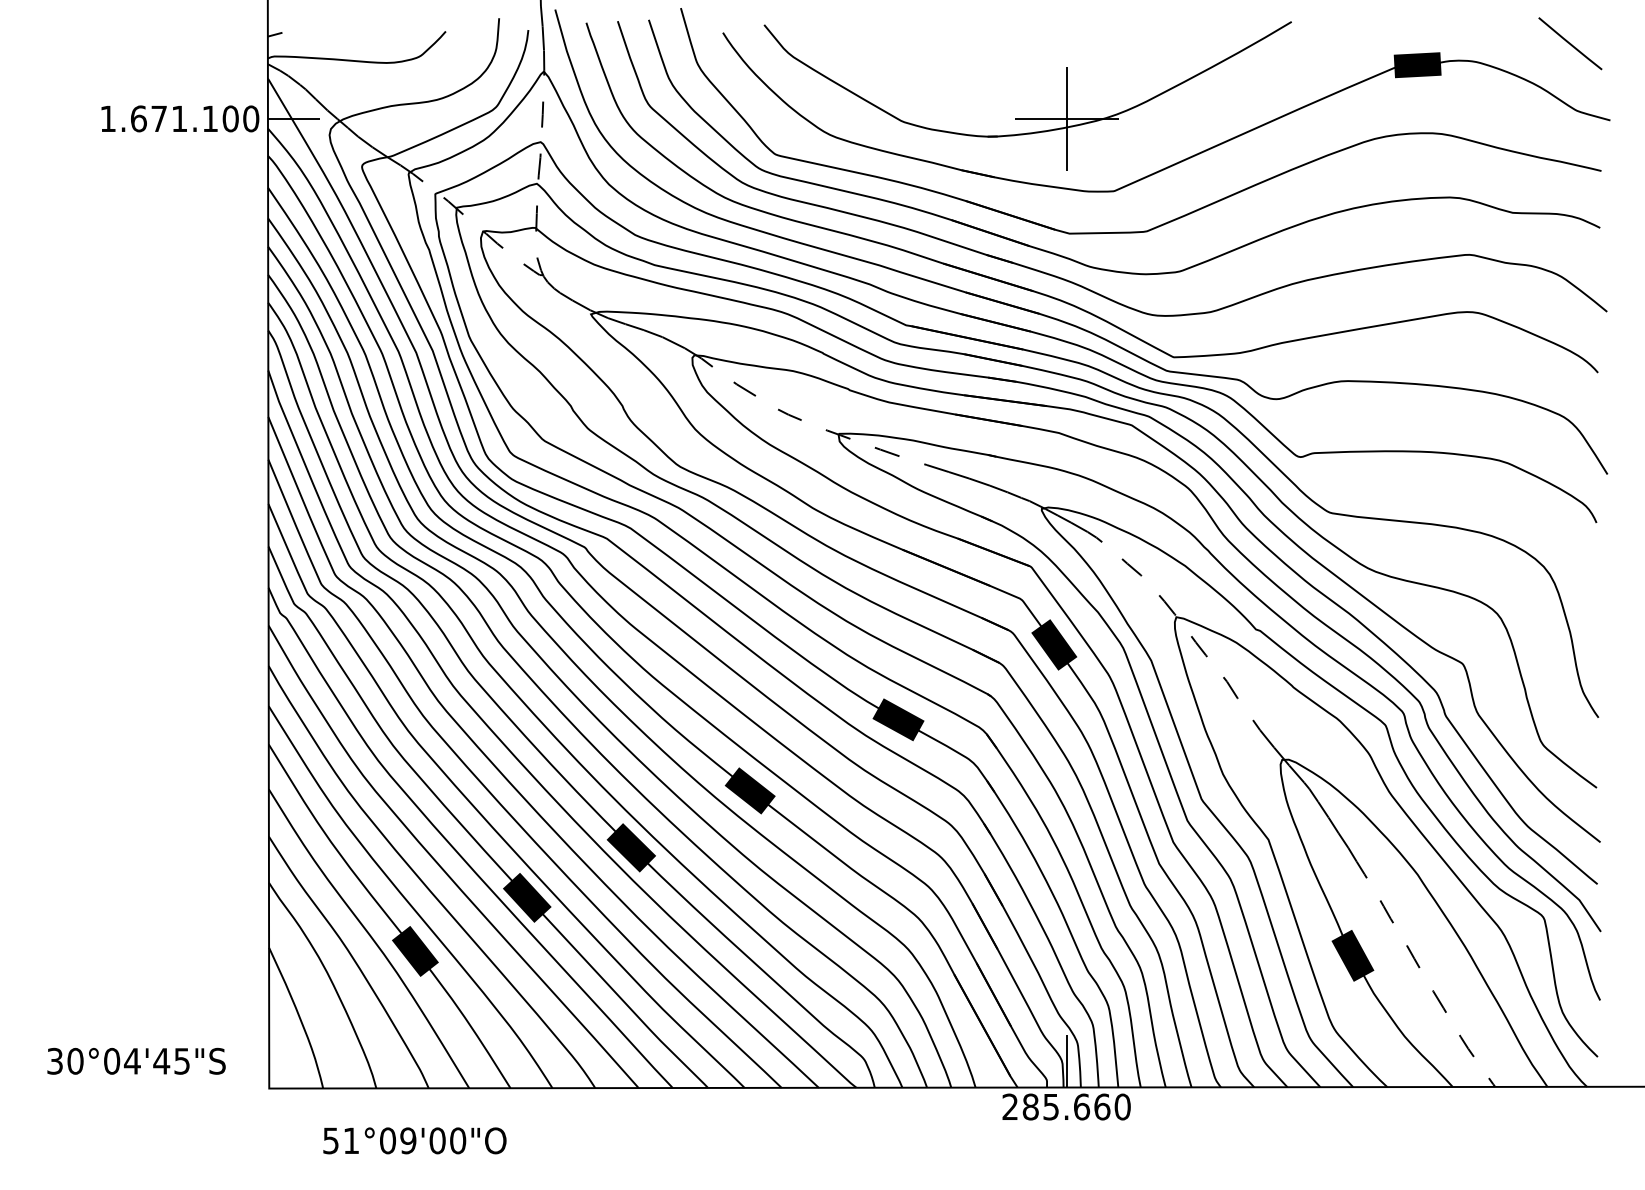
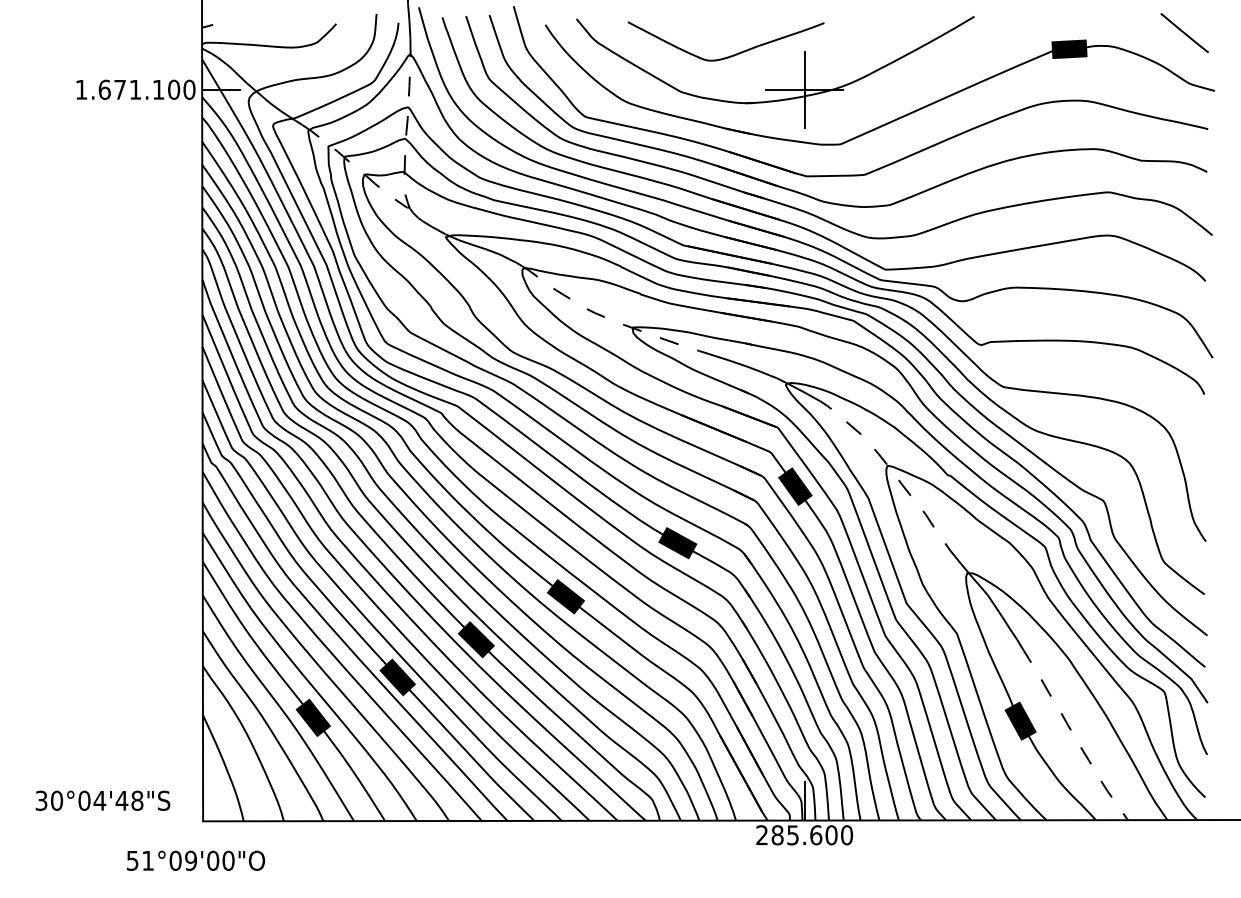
curve: (968, 73) -> (730, 55), added
text: (182, 1060) -> (137, 800), 30°04'45"S -> 30°04'48"S
text: (1102, 1107) -> (831, 835), 285.660 -> 285.600
text: (415, 1140) -> (196, 860), moved

